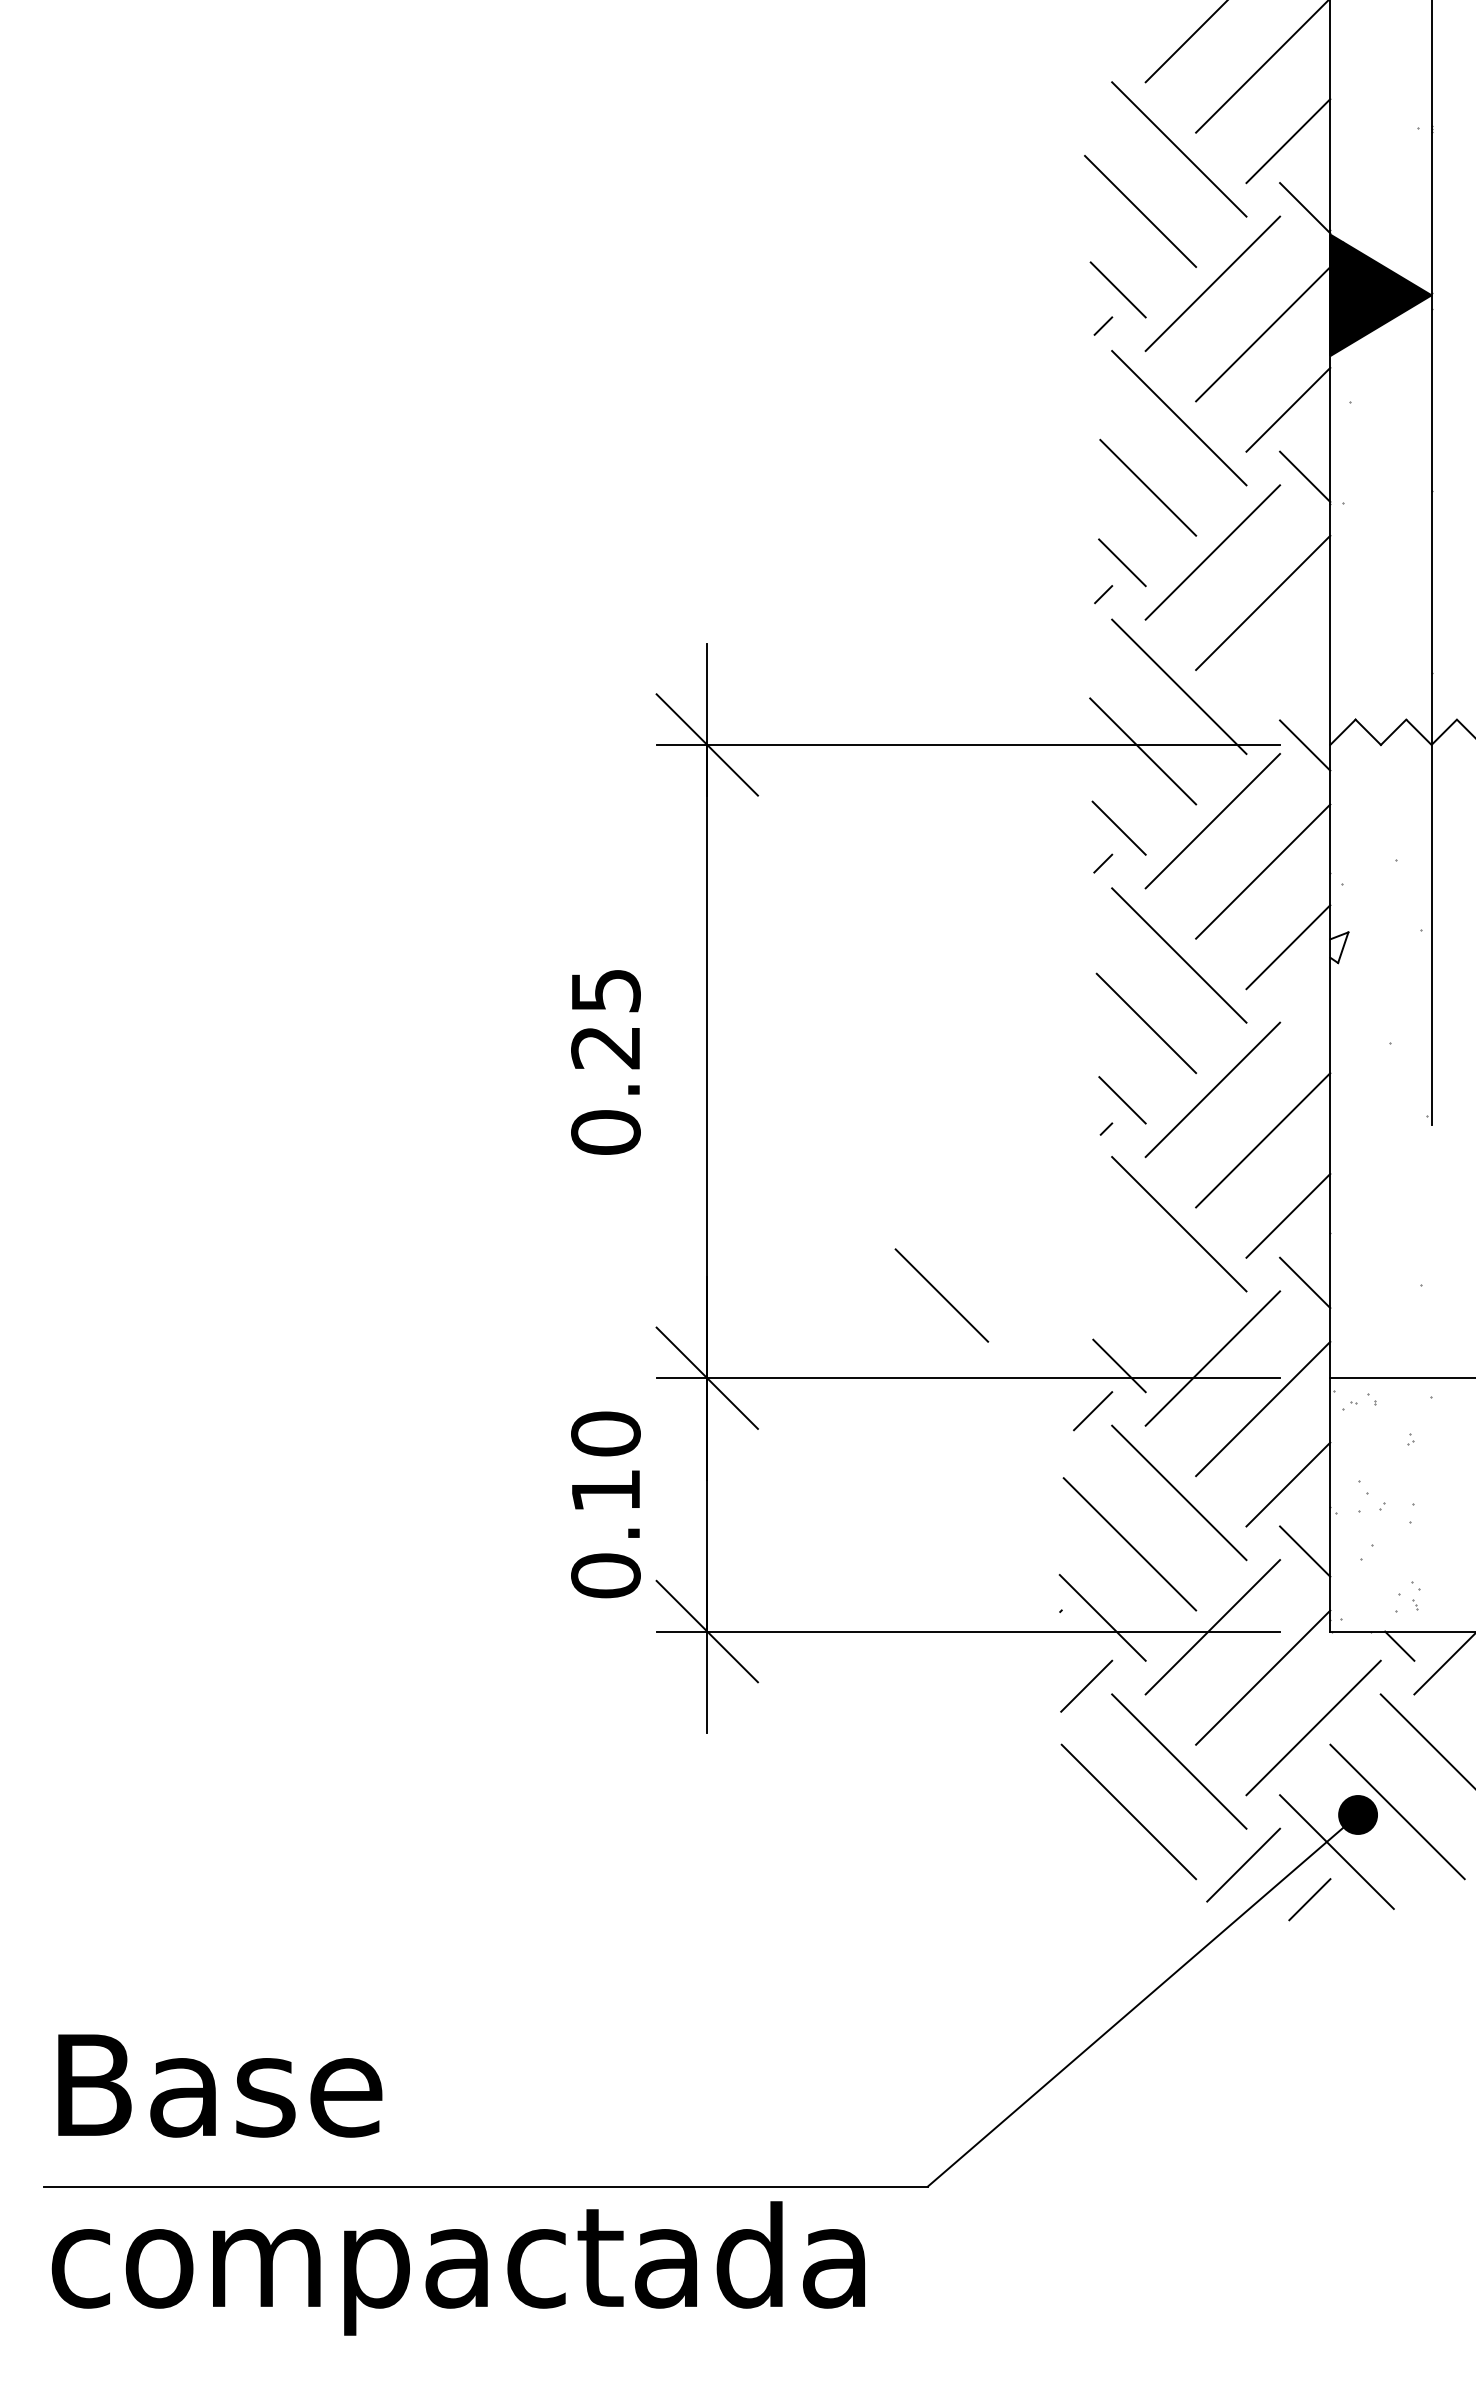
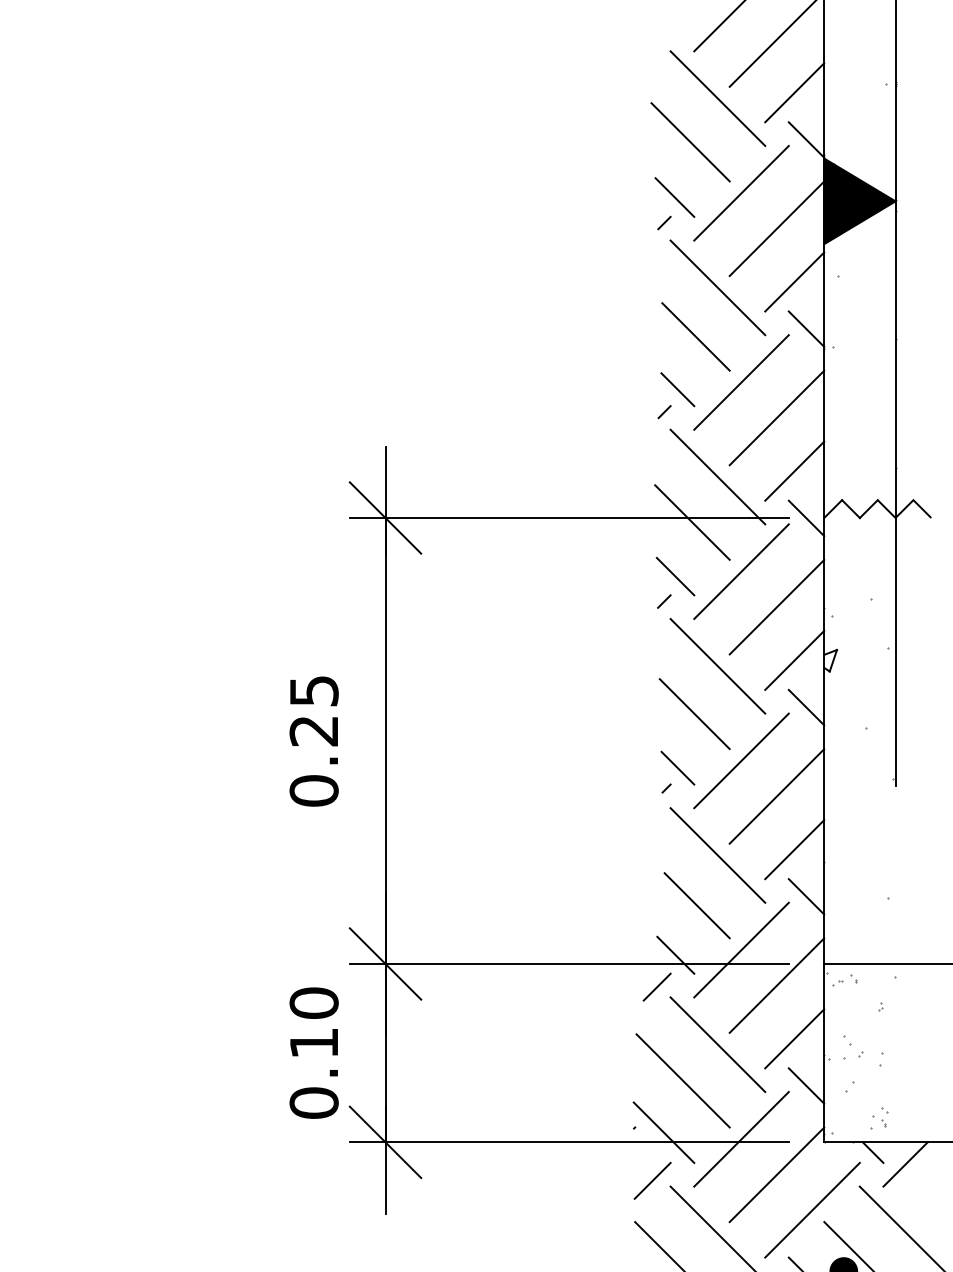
line: (1288, 678) -> (794, 471), added
line: (1305, 1014) -> (806, 707), added
line: (941, 1295) -> (696, 905), moved

